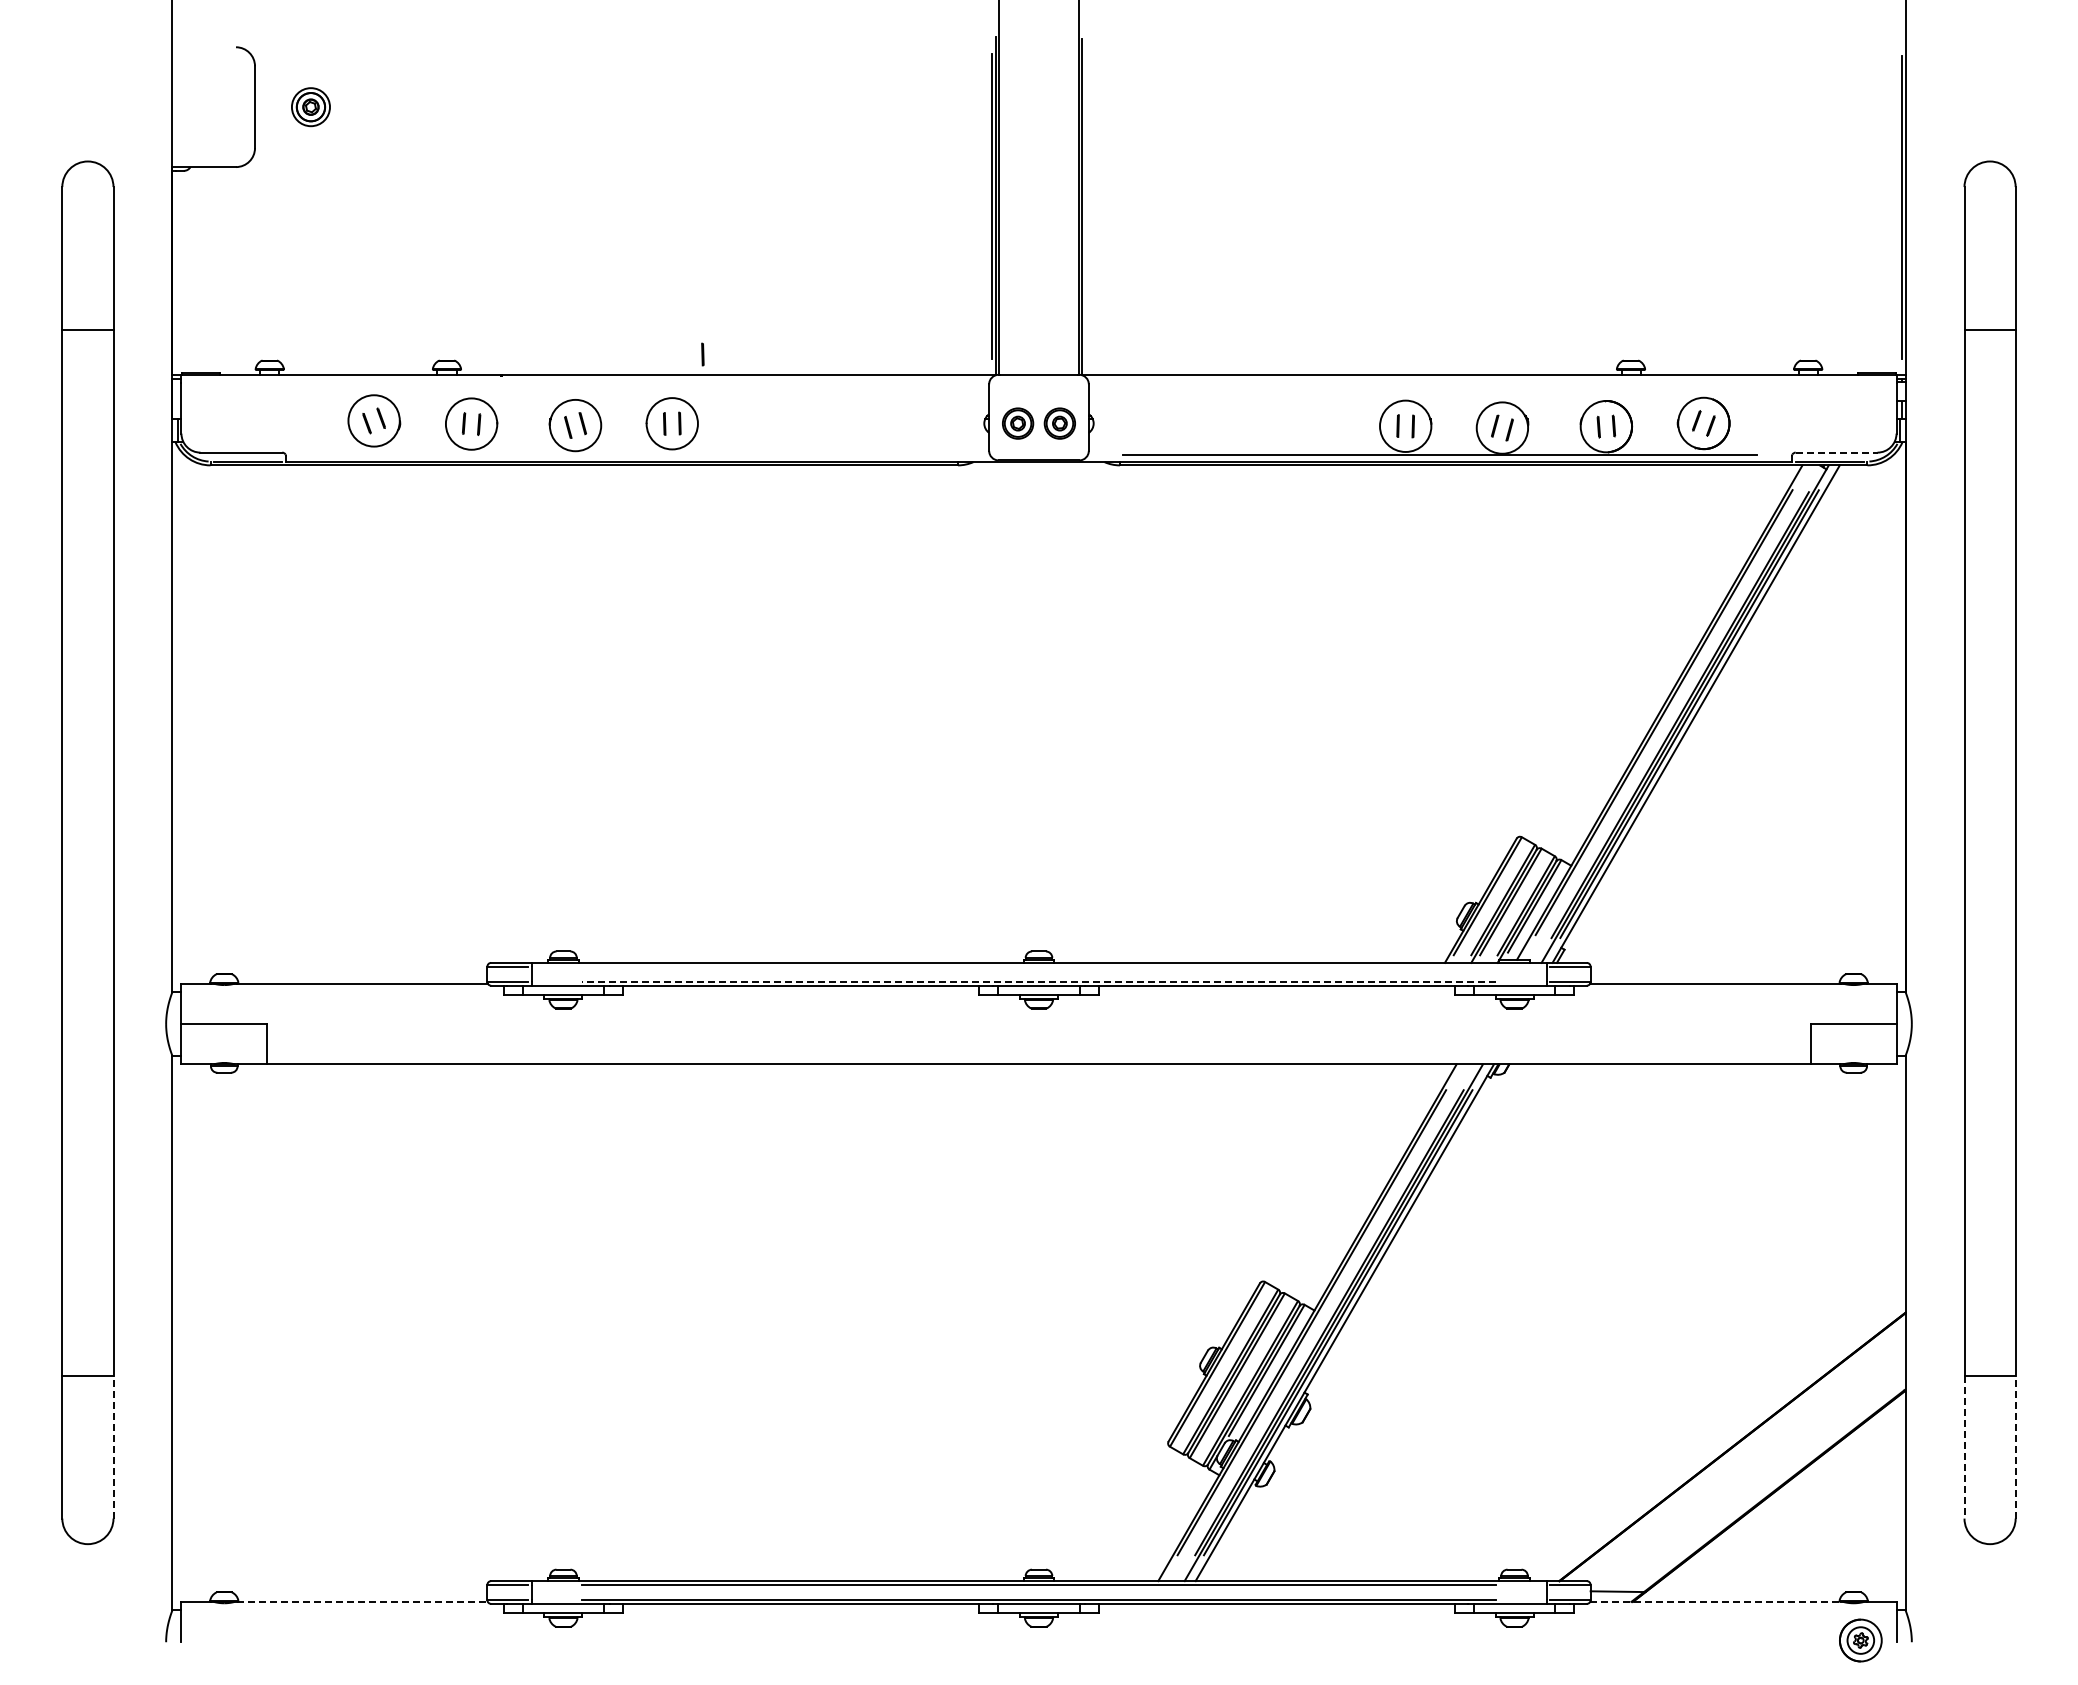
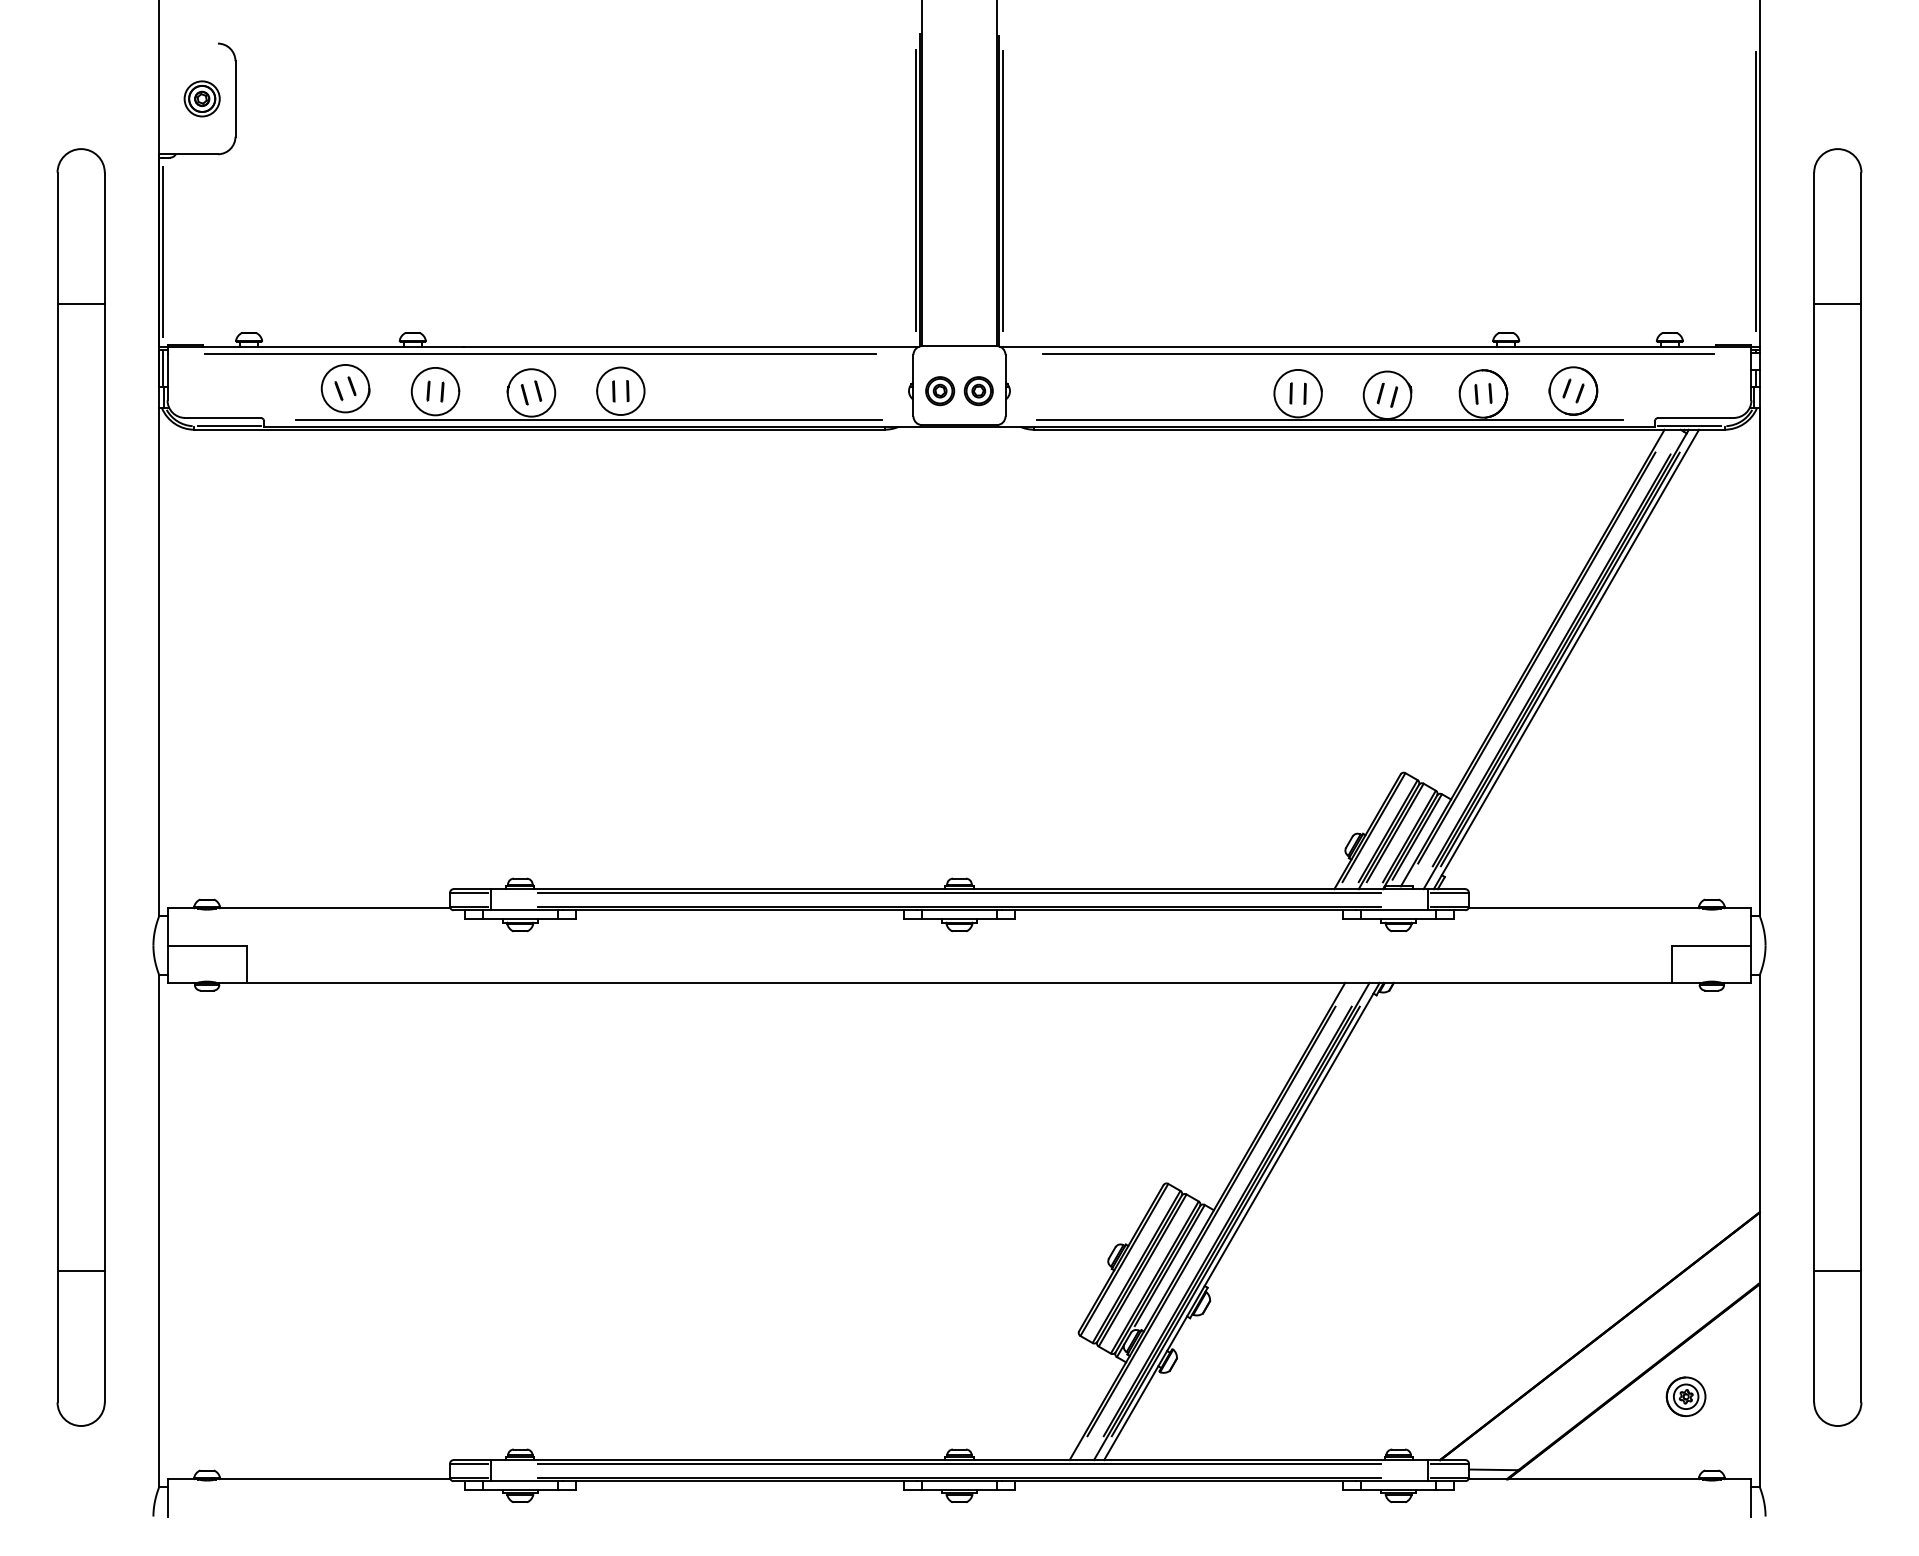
part: (310, 107) -> (201, 99), moved
line: (1085, 206) -> (1002, 190), added
line: (176, 273) -> (162, 252), added
line: (702, 354) -> (648, 327), removed
line: (584, 383) -> (539, 354), added
line: (1492, 383) -> (1378, 354), added
line: (176, 399) -> (162, 368), added
line: (1836, 452) -> (1695, 417), dashed -> solid
line: (637, 454) -> (588, 419), added
line: (1038, 966) -> (959, 892), added
line: (1038, 981) -> (959, 906), dashed -> solid
line: (113, 1446) -> (104, 1335), dashed -> solid
line: (2015, 1446) -> (1861, 1335), dashed -> solid
line: (1964, 1447) -> (1814, 1336), dashed -> solid
line: (363, 1601) -> (335, 1478), dashed -> solid
line: (1715, 1601) -> (1584, 1478), dashed -> solid
part: (1860, 1640) -> (1685, 1396), moved

